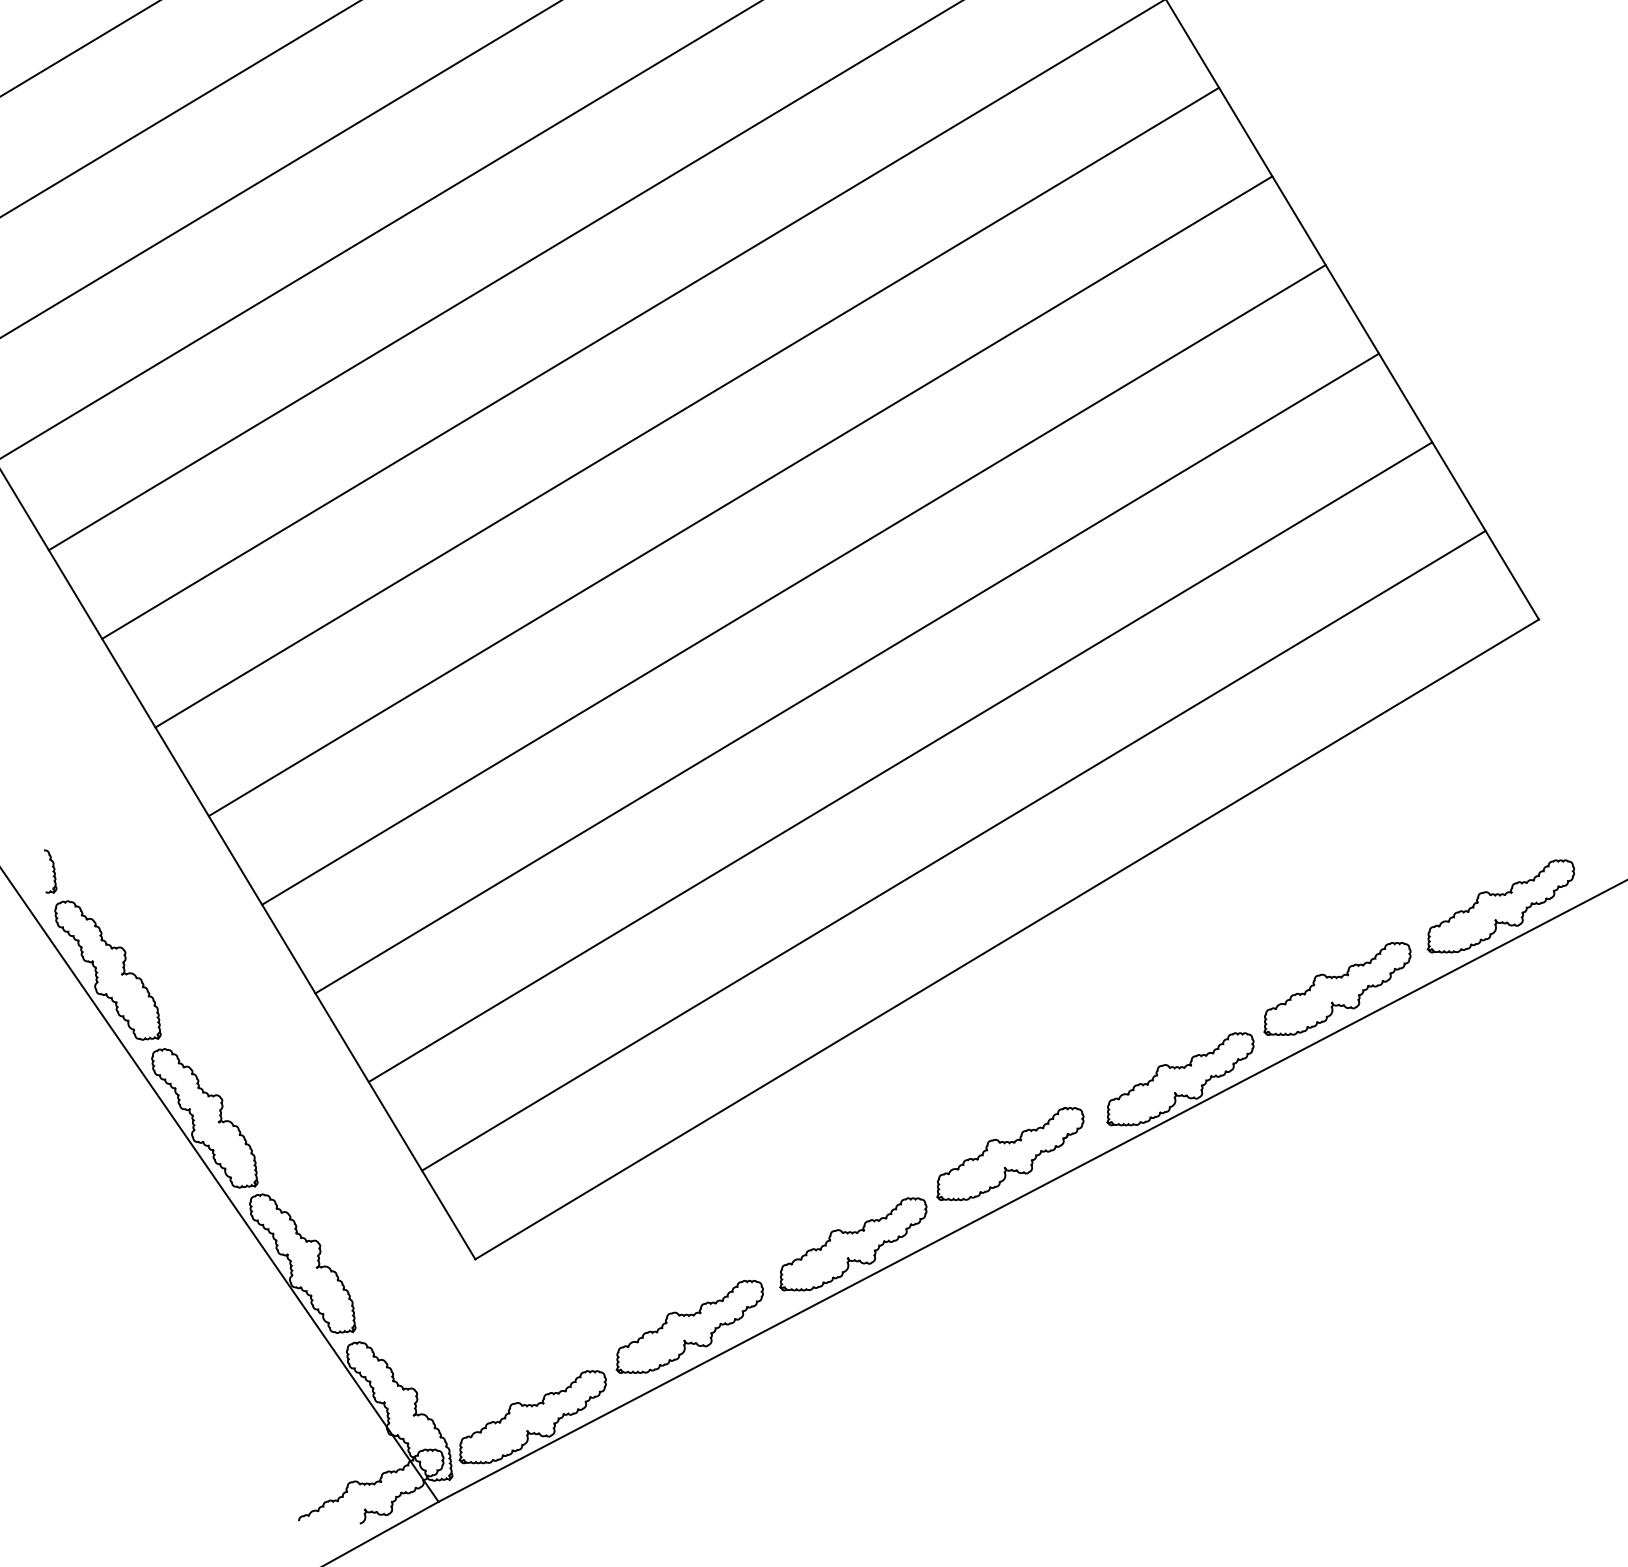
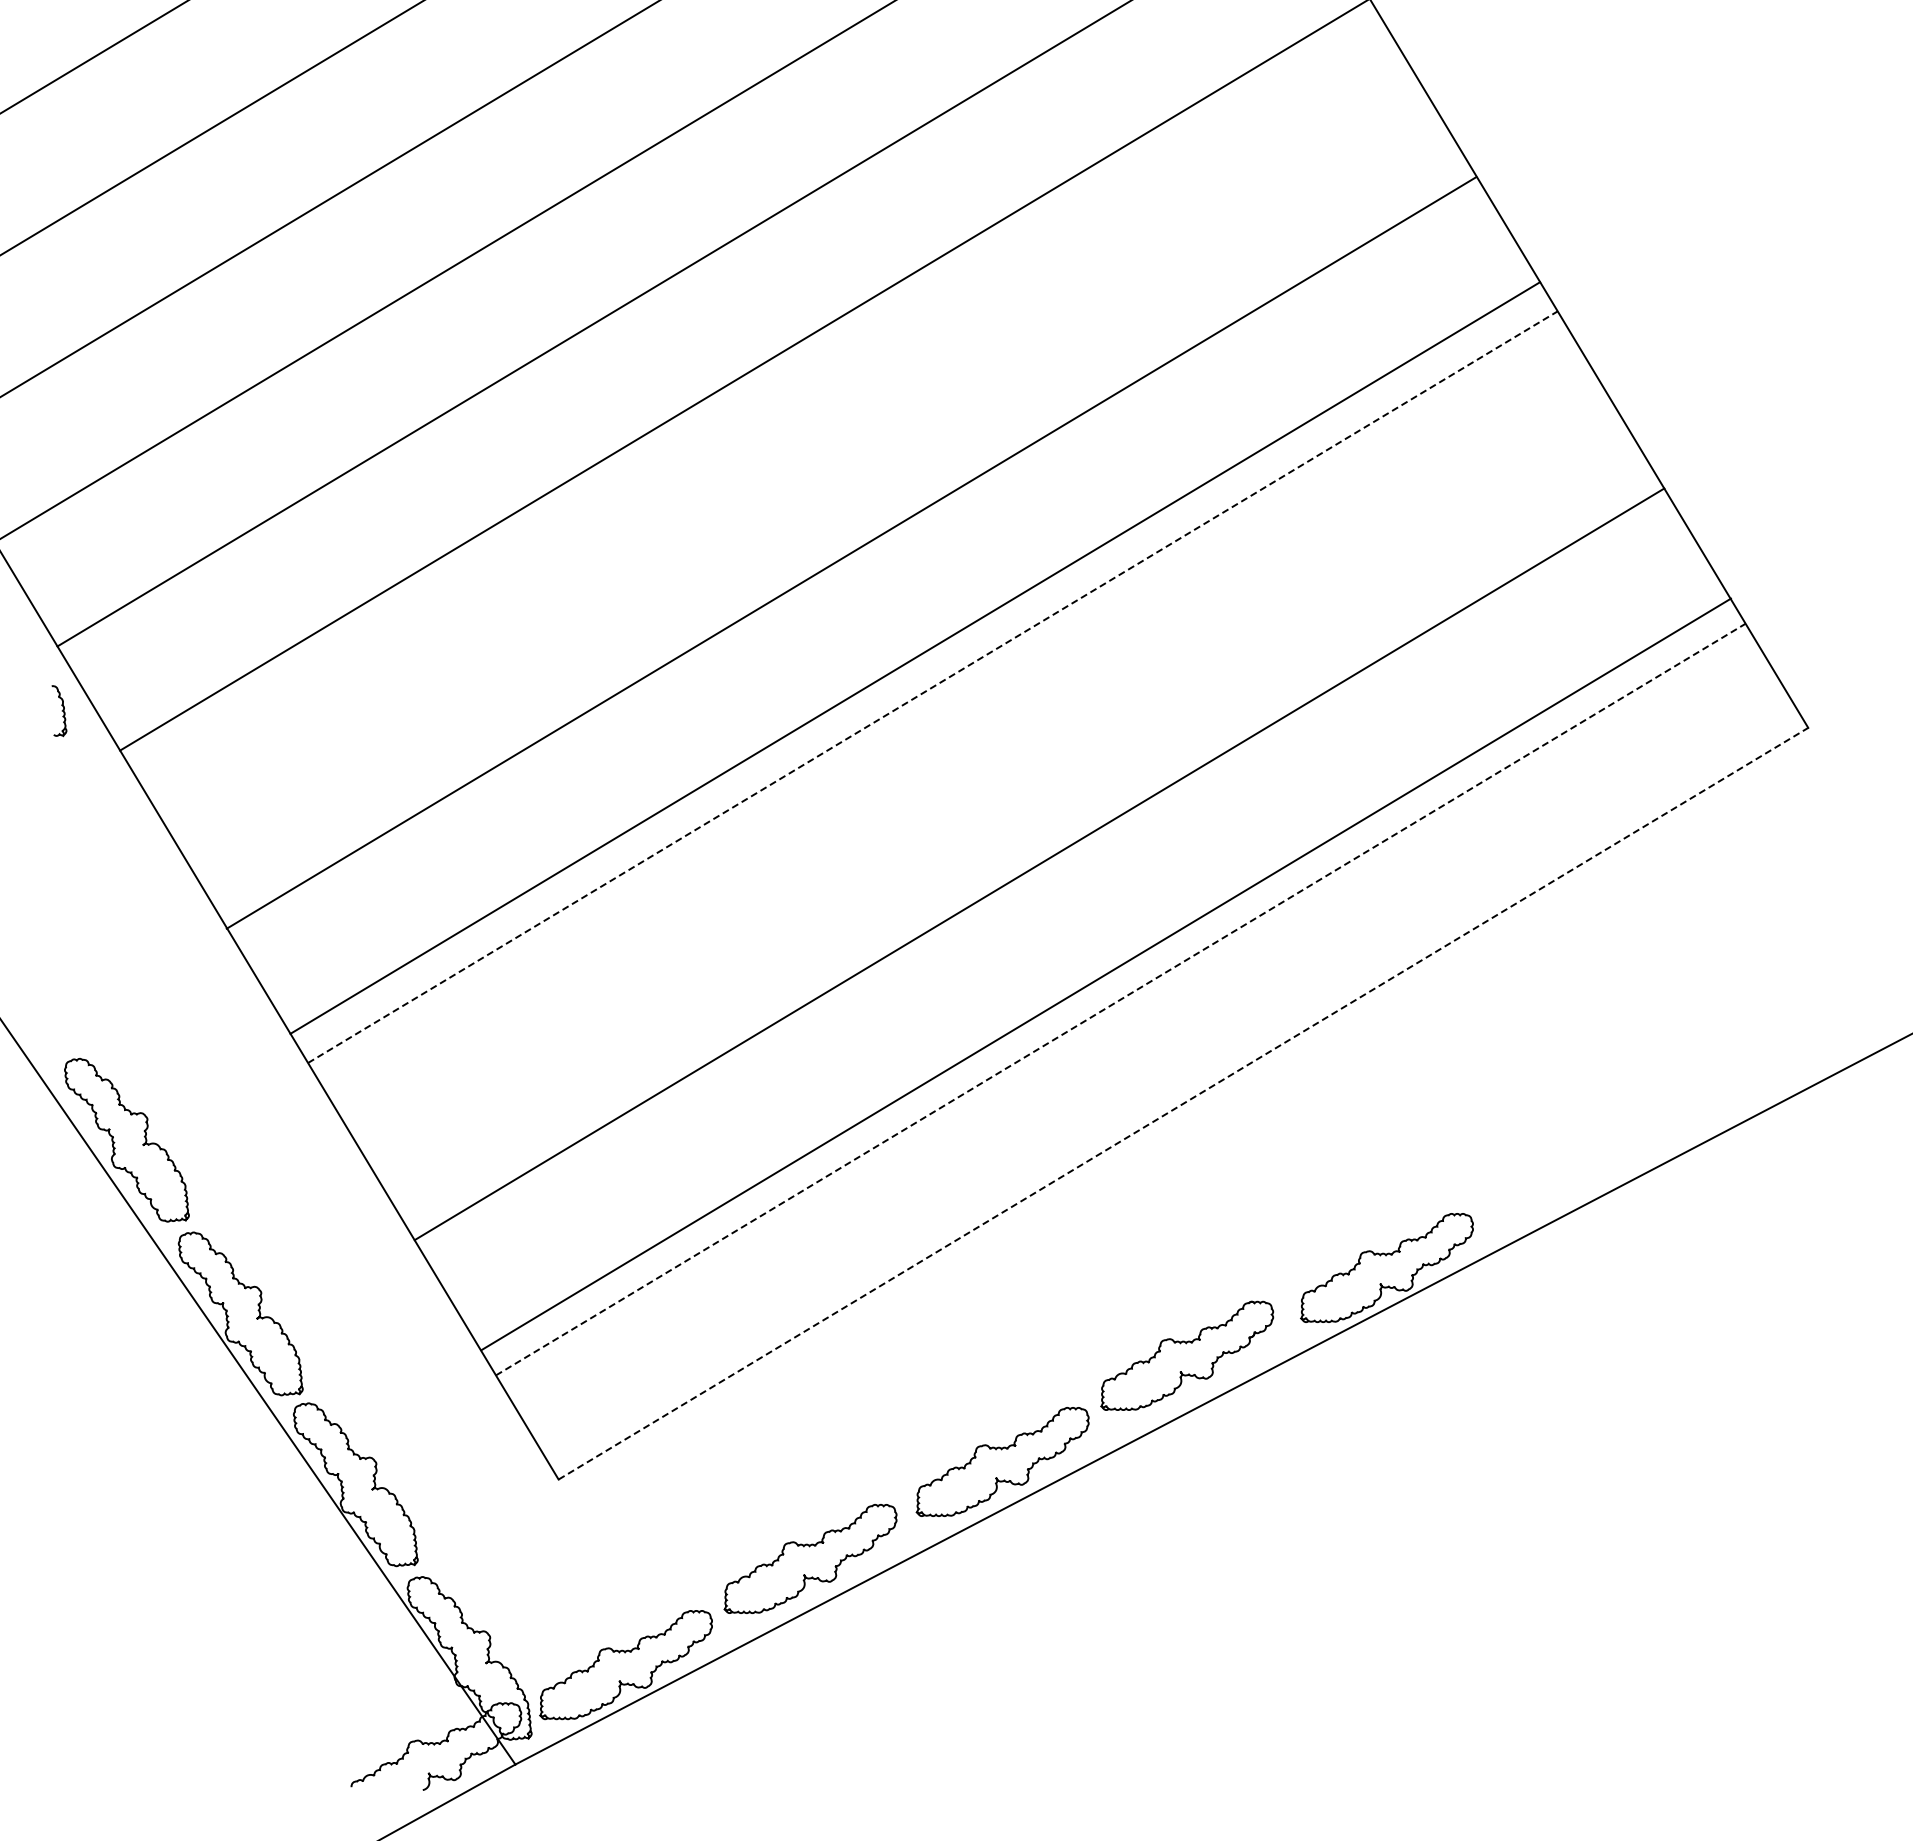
line: (687, 407) -> (851, 552), moved
line: (740, 495) -> (915, 657), moved
line: (794, 584) -> (933, 686), solid -> dashed
line: (847, 673) -> (1039, 864), moved
line: (899, 762) -> (1105, 974), moved
line: (954, 850) -> (1121, 999), solid -> dashed
part: (50, 872) -> (59, 711), moved
curve: (1499, 896) -> (1762, 1053), removed
line: (1007, 939) -> (1183, 1103), solid -> dashed
curve: (1336, 979) -> (1570, 1150), removed

